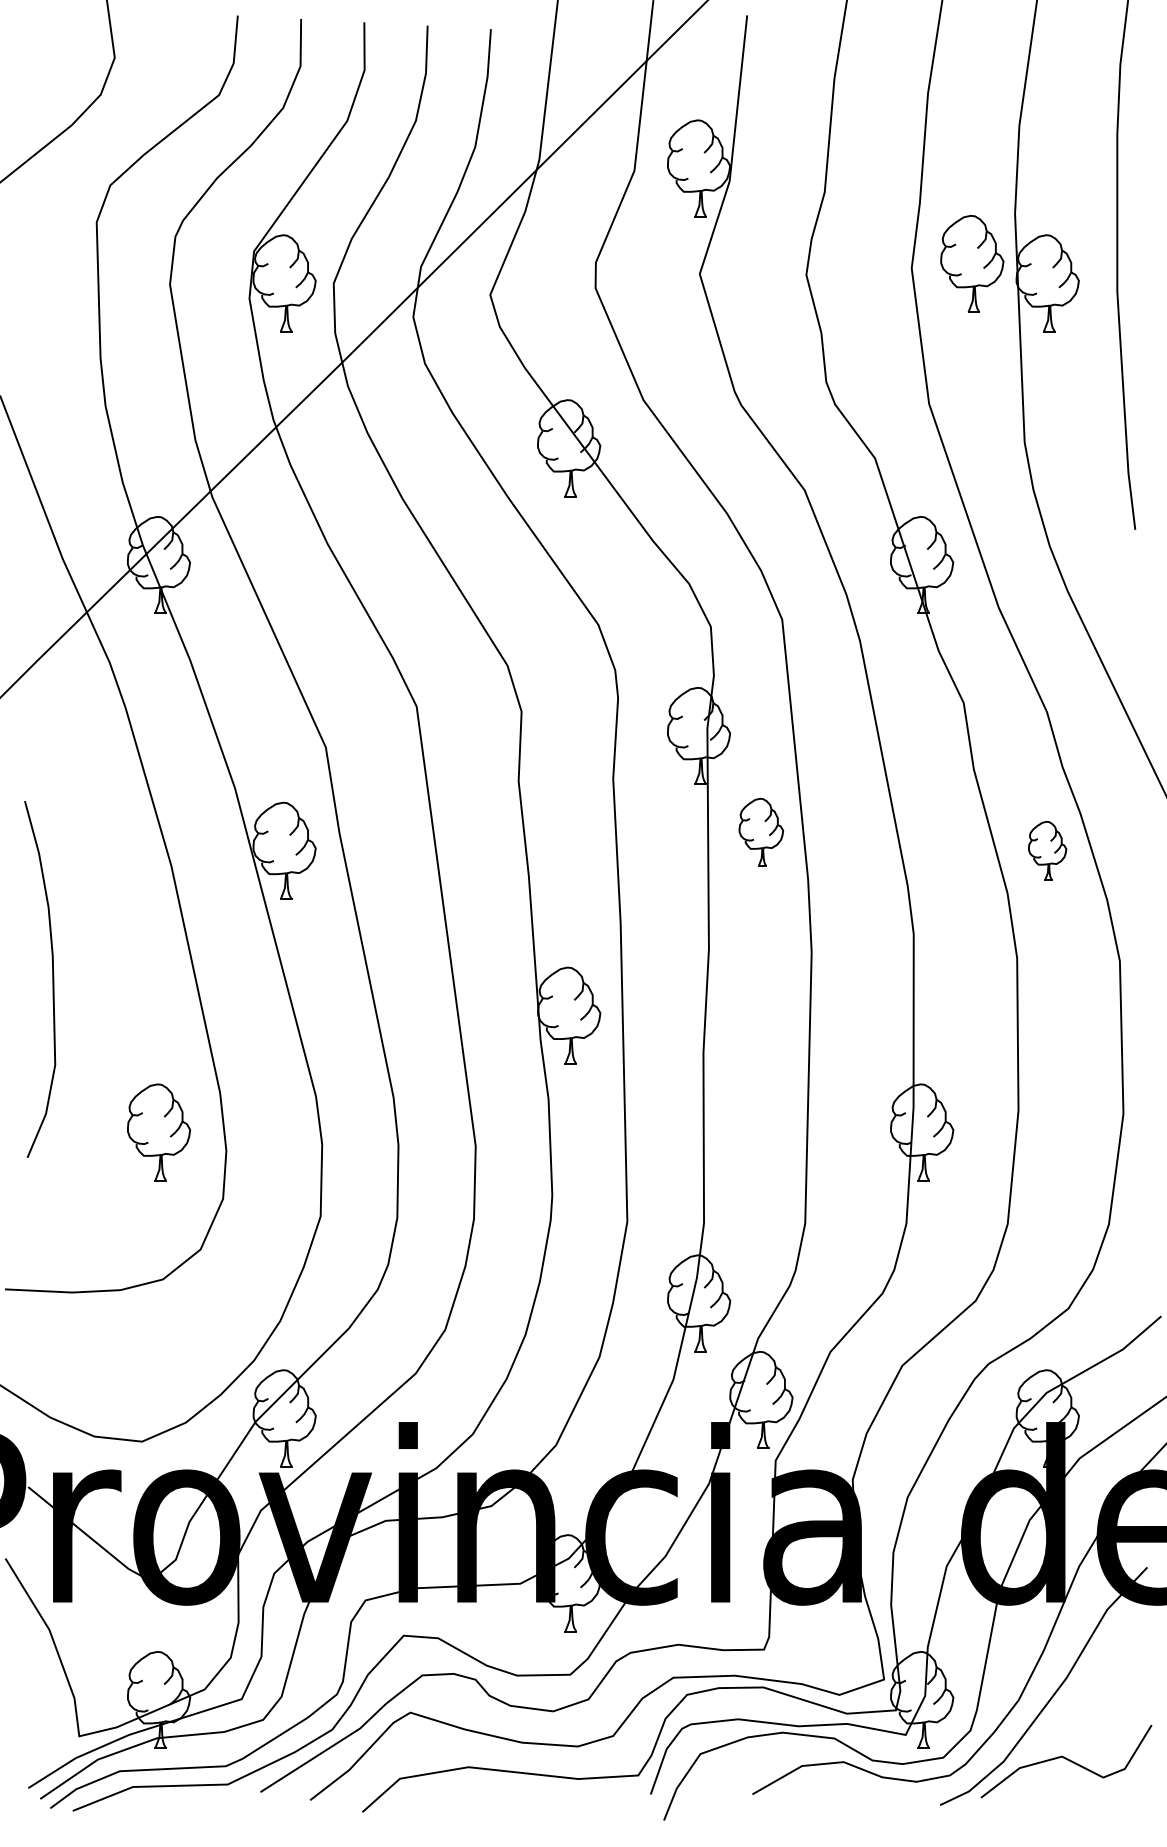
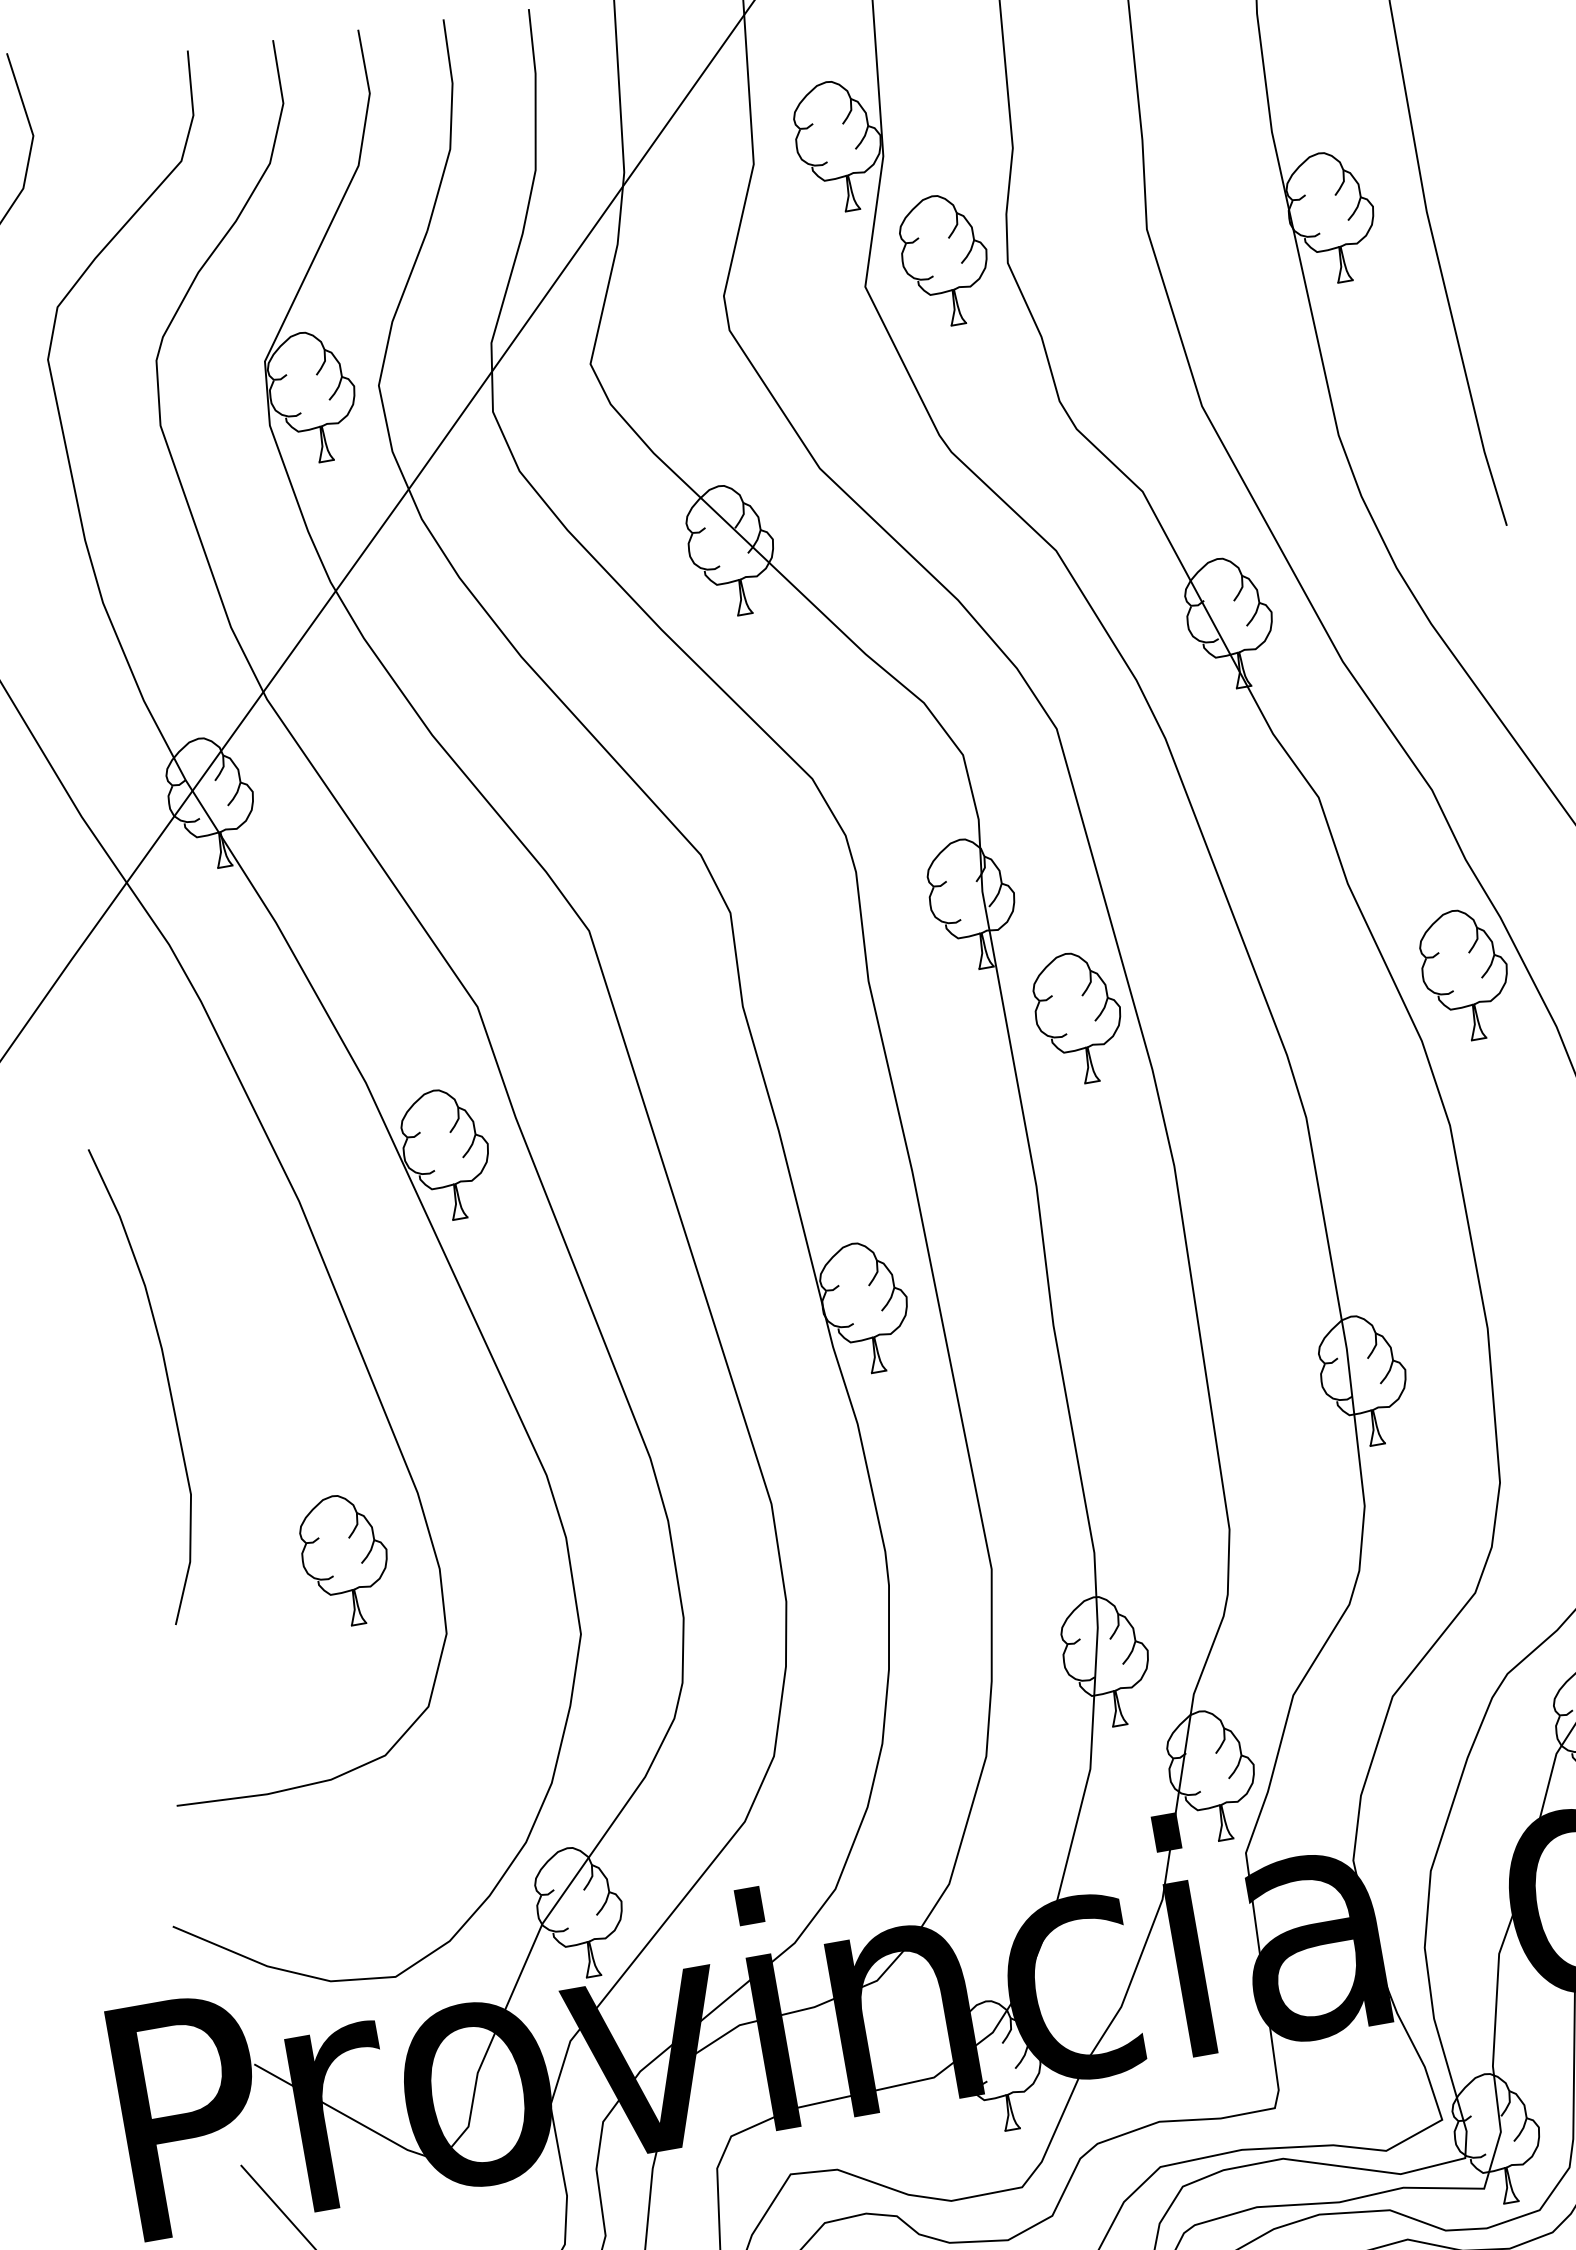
part: (972, 263) -> (945, 259), moved
part: (761, 832) -> (1079, 1017), size x1.43
part: (1047, 850) -> (1465, 974), size x1.67

